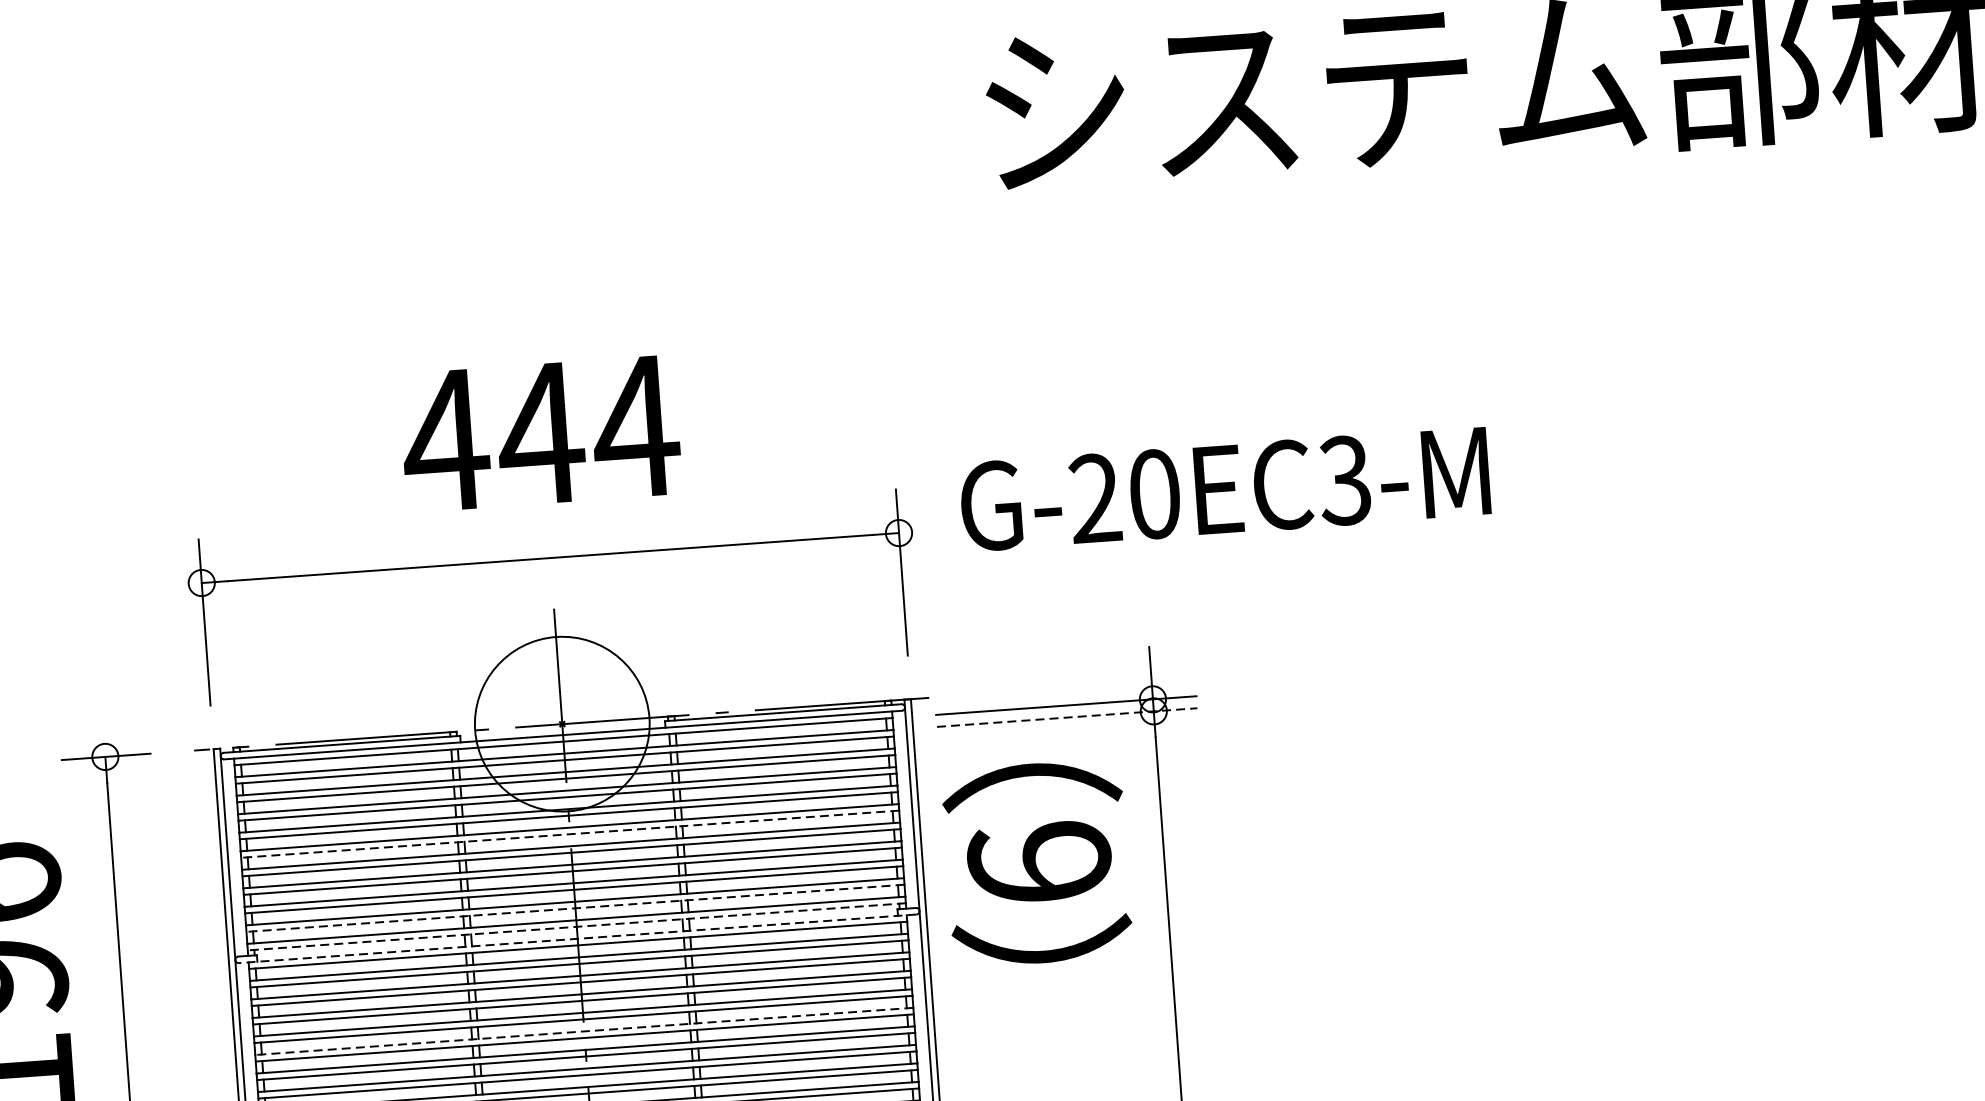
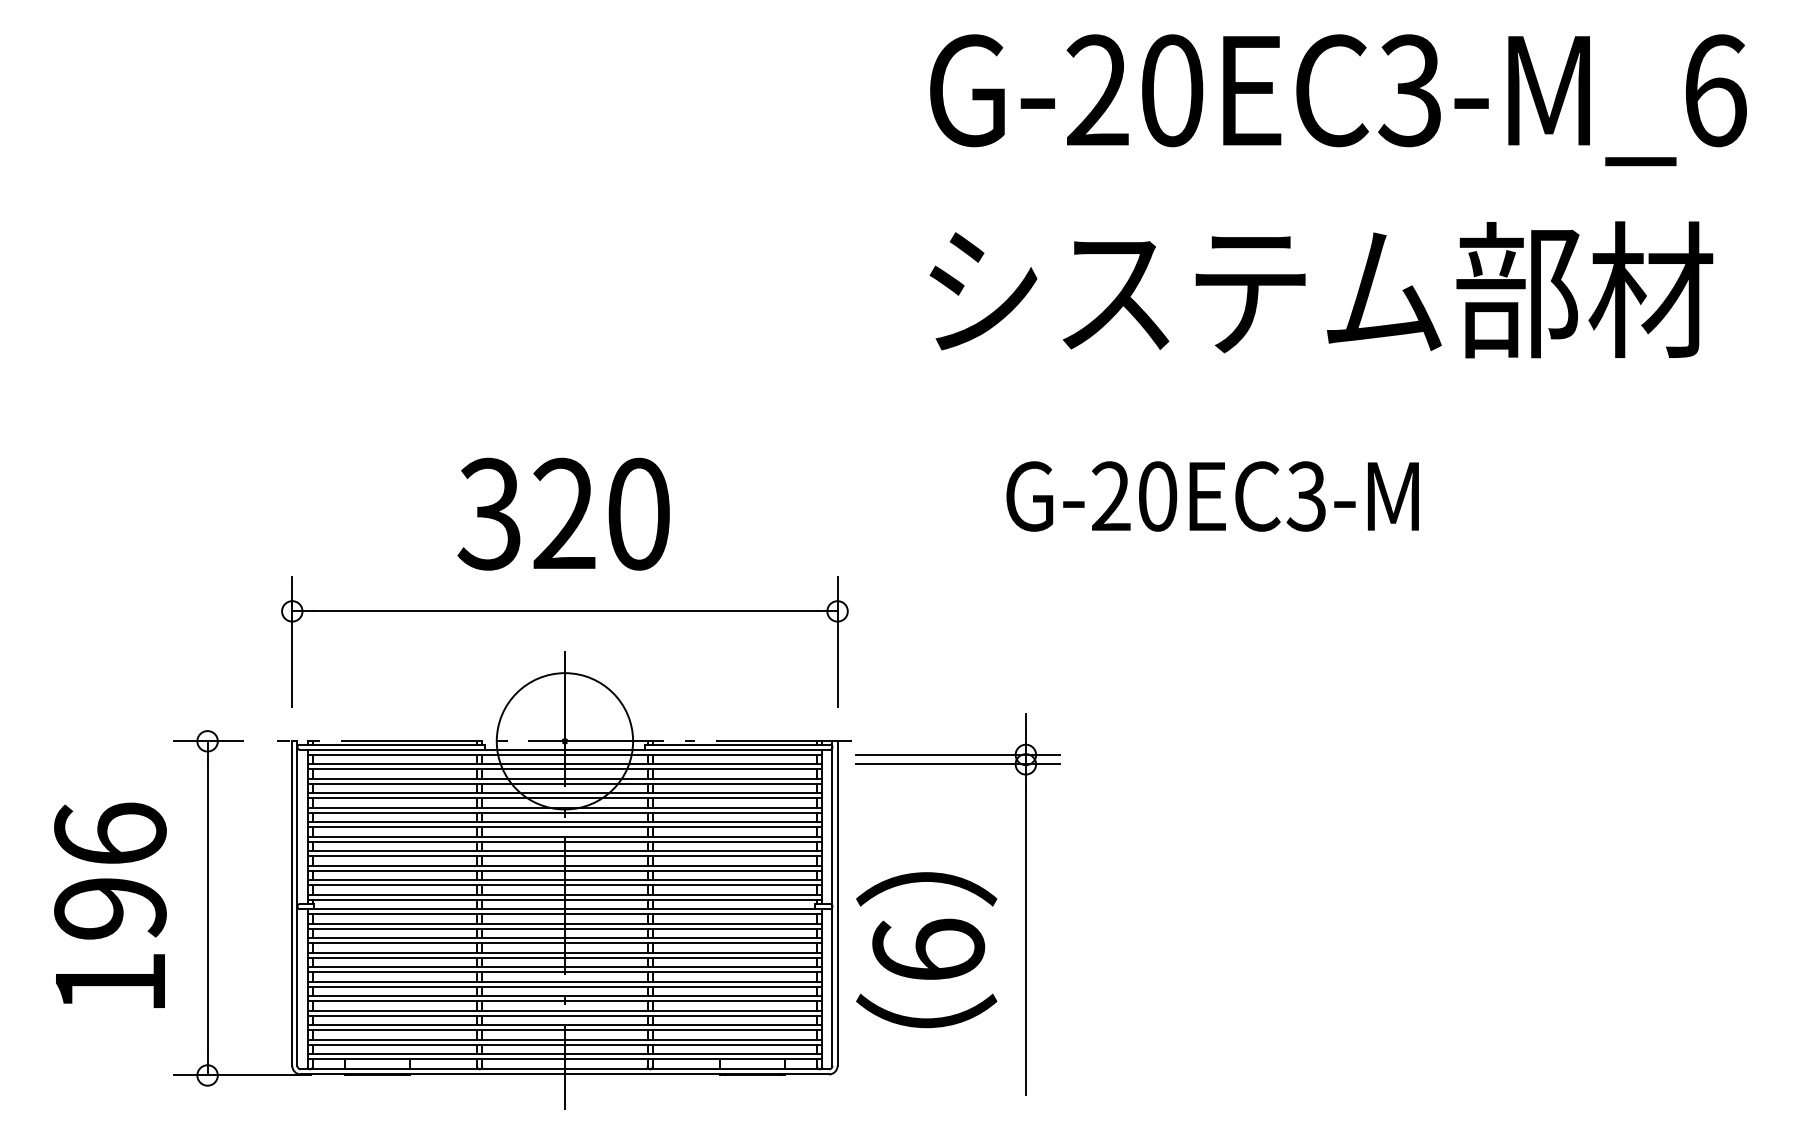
text: (540, 432) -> (564, 513), 444 -> 320
text: (1224, 489) -> (1212, 496), moved
line: (1067, 717) -> (958, 764), dashed -> solid
line: (569, 834) -> (564, 827), dashed -> solid
text: (1037, 863) -> (926, 950), moved
line: (574, 908) -> (564, 885), dashed -> solid
line: (576, 926) -> (564, 899), dashed -> solid
line: (577, 939) -> (564, 909), dashed -> solid
line: (583, 1031) -> (564, 981), dashed -> solid

